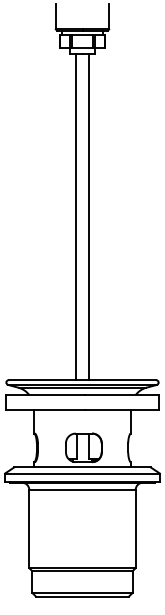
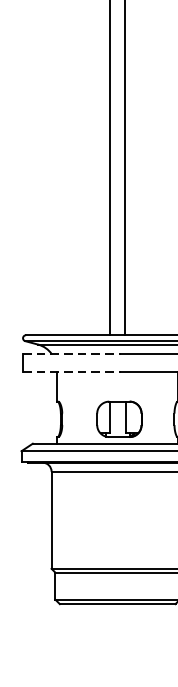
line: (46, 395) -> (72, 354), solid -> dashed
line: (46, 409) -> (72, 371), solid -> dashed

